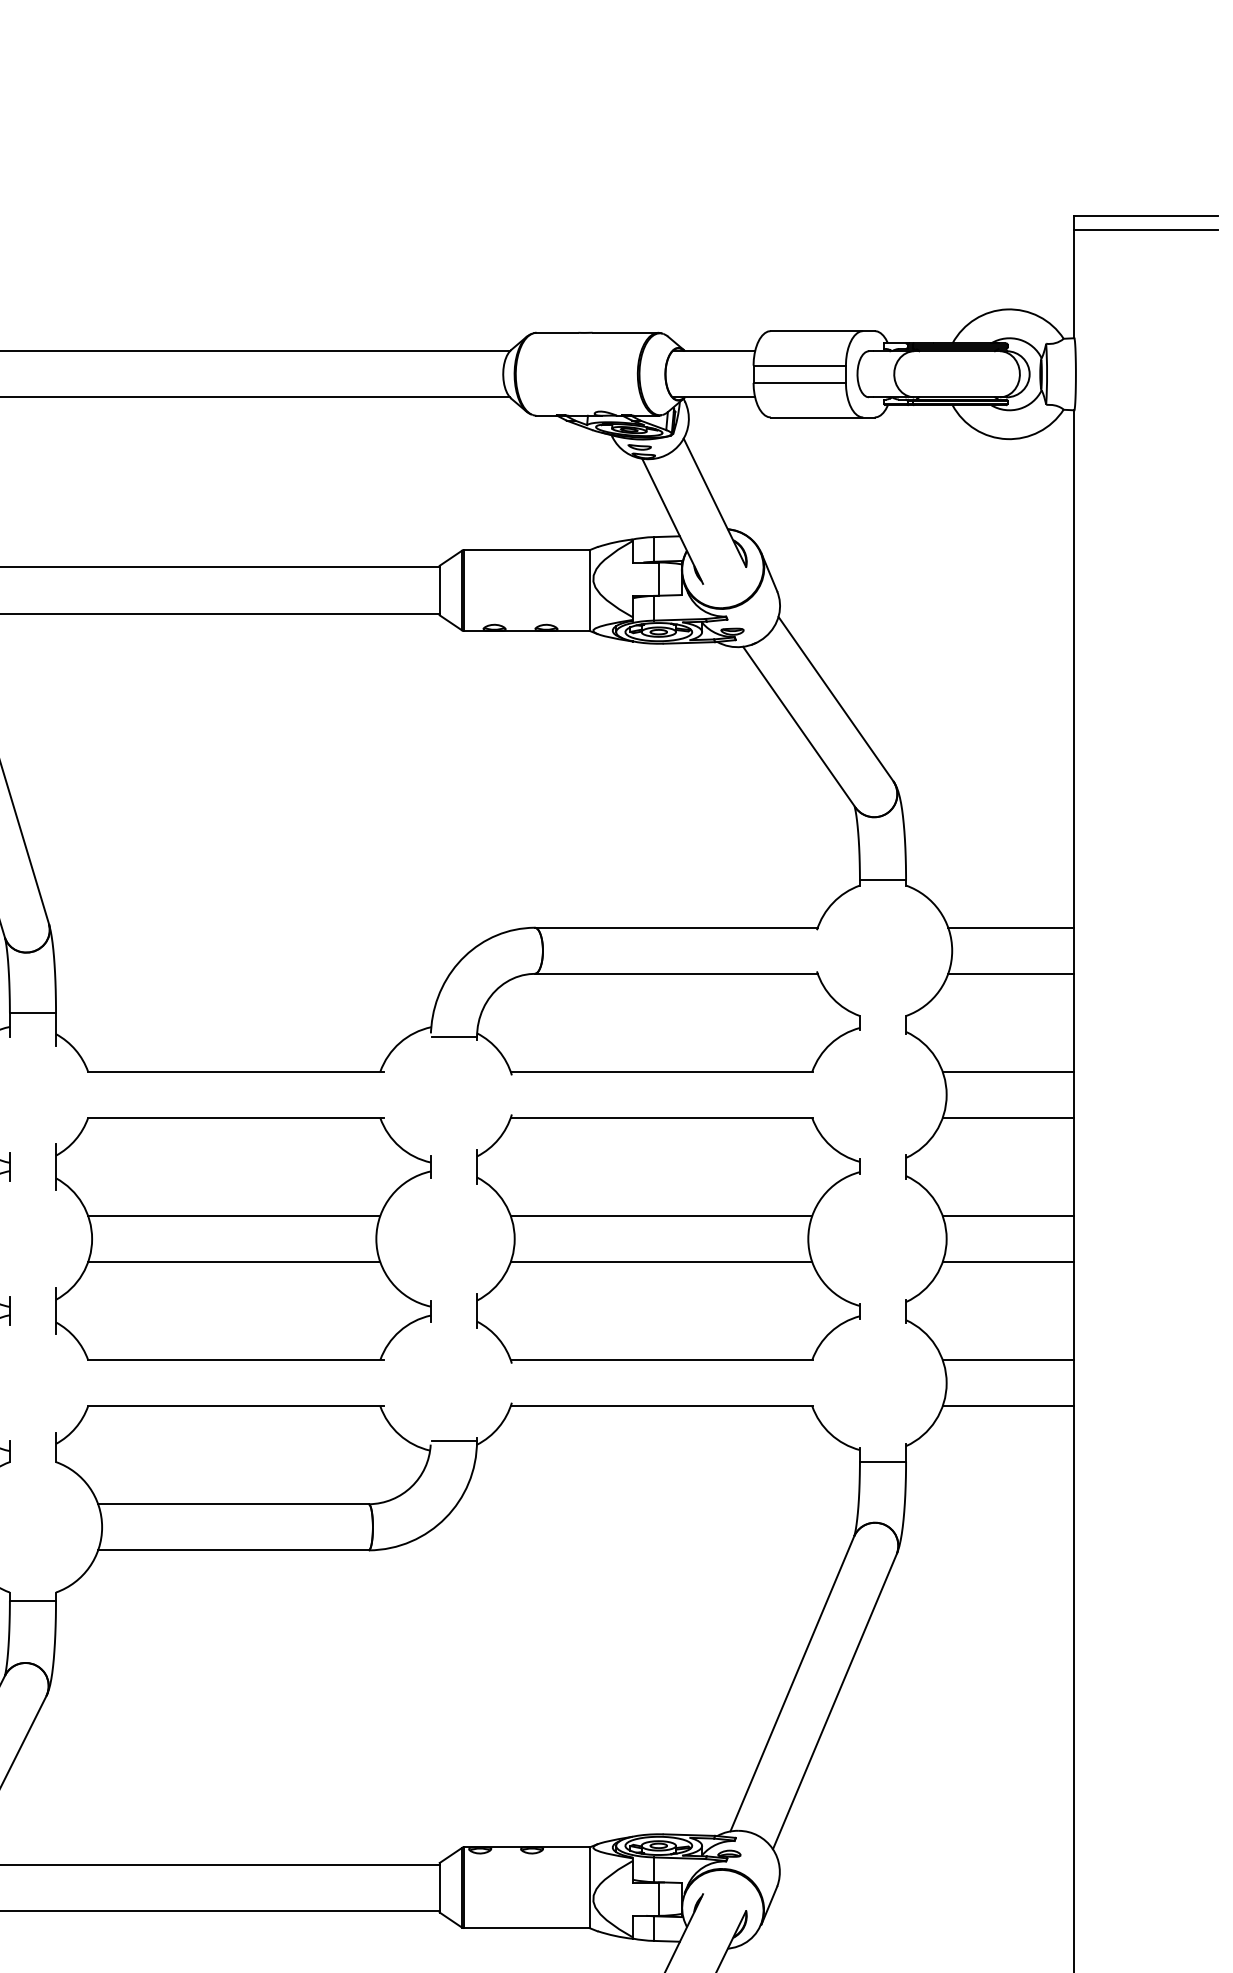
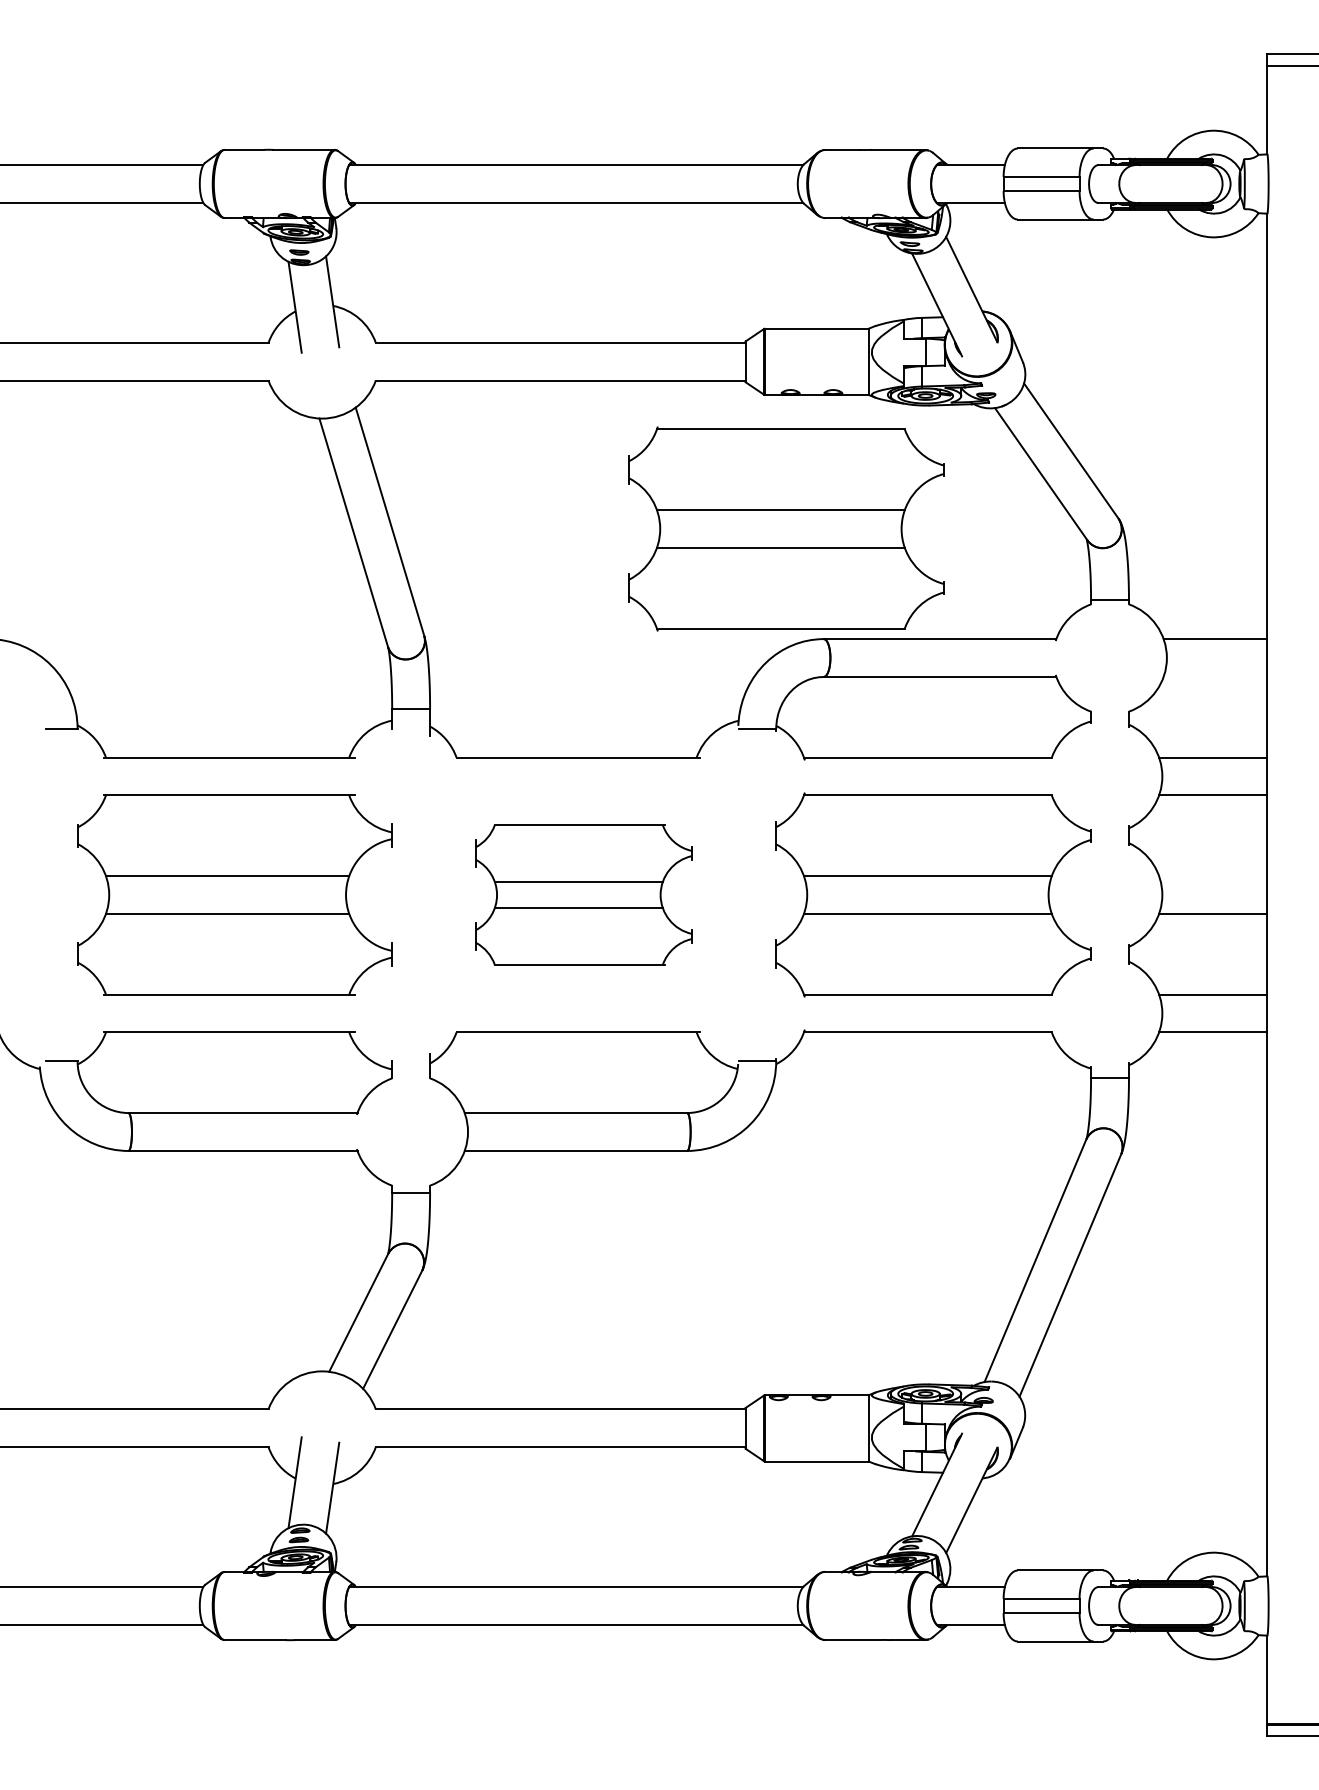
part: (489, 793) -> (786, 528), added
line: (1011, 973) -> (1215, 676), removed
line: (1008, 1216) -> (1213, 876), removed
part: (242, 1238) -> (583, 894), size x0.7

